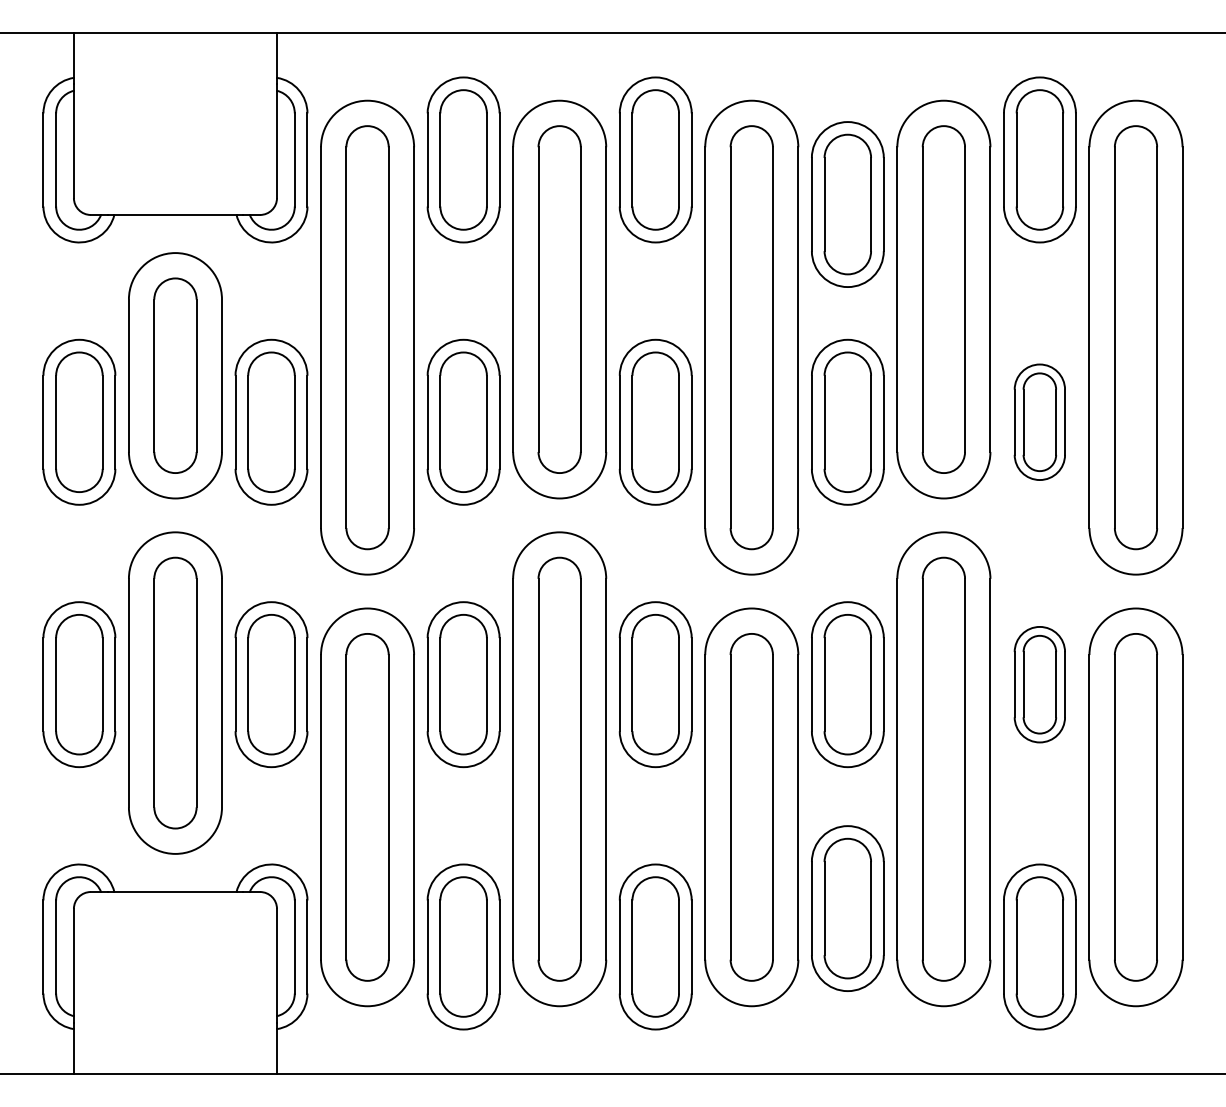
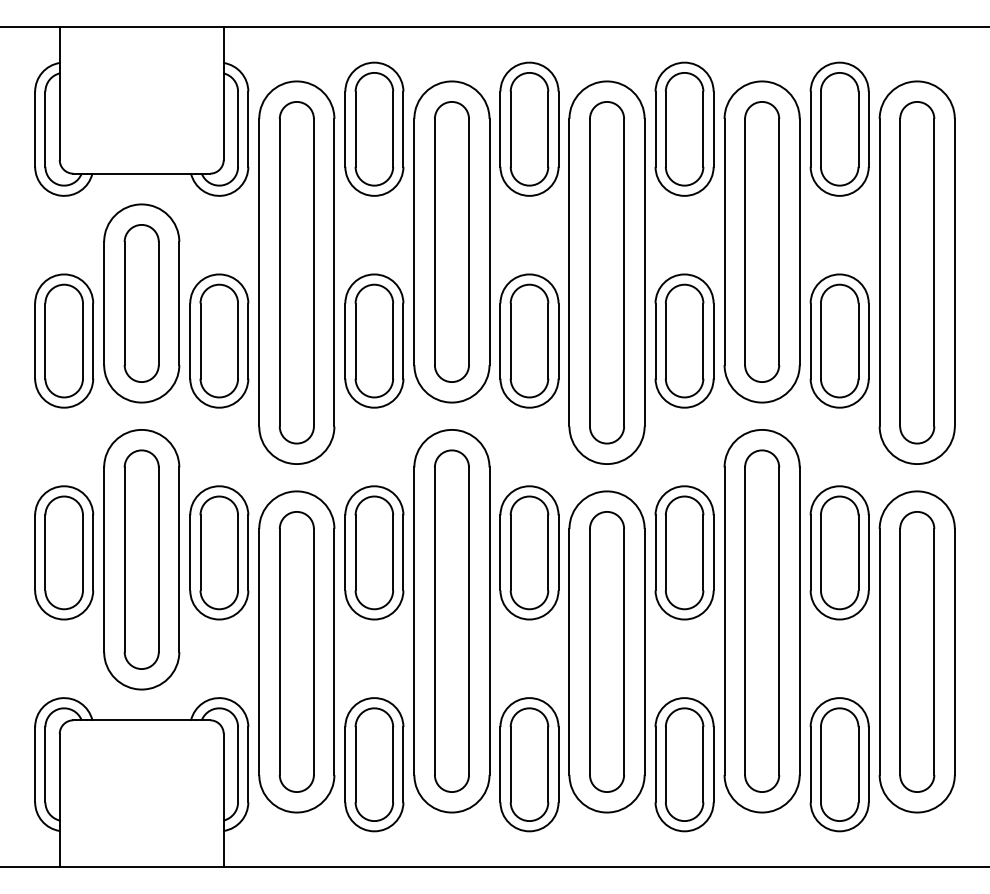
part: (847, 203) -> (684, 128), moved
part: (1039, 421) -> (839, 340), size x1.43
part: (1039, 684) -> (839, 552), size x1.43
part: (847, 908) -> (684, 764), moved

